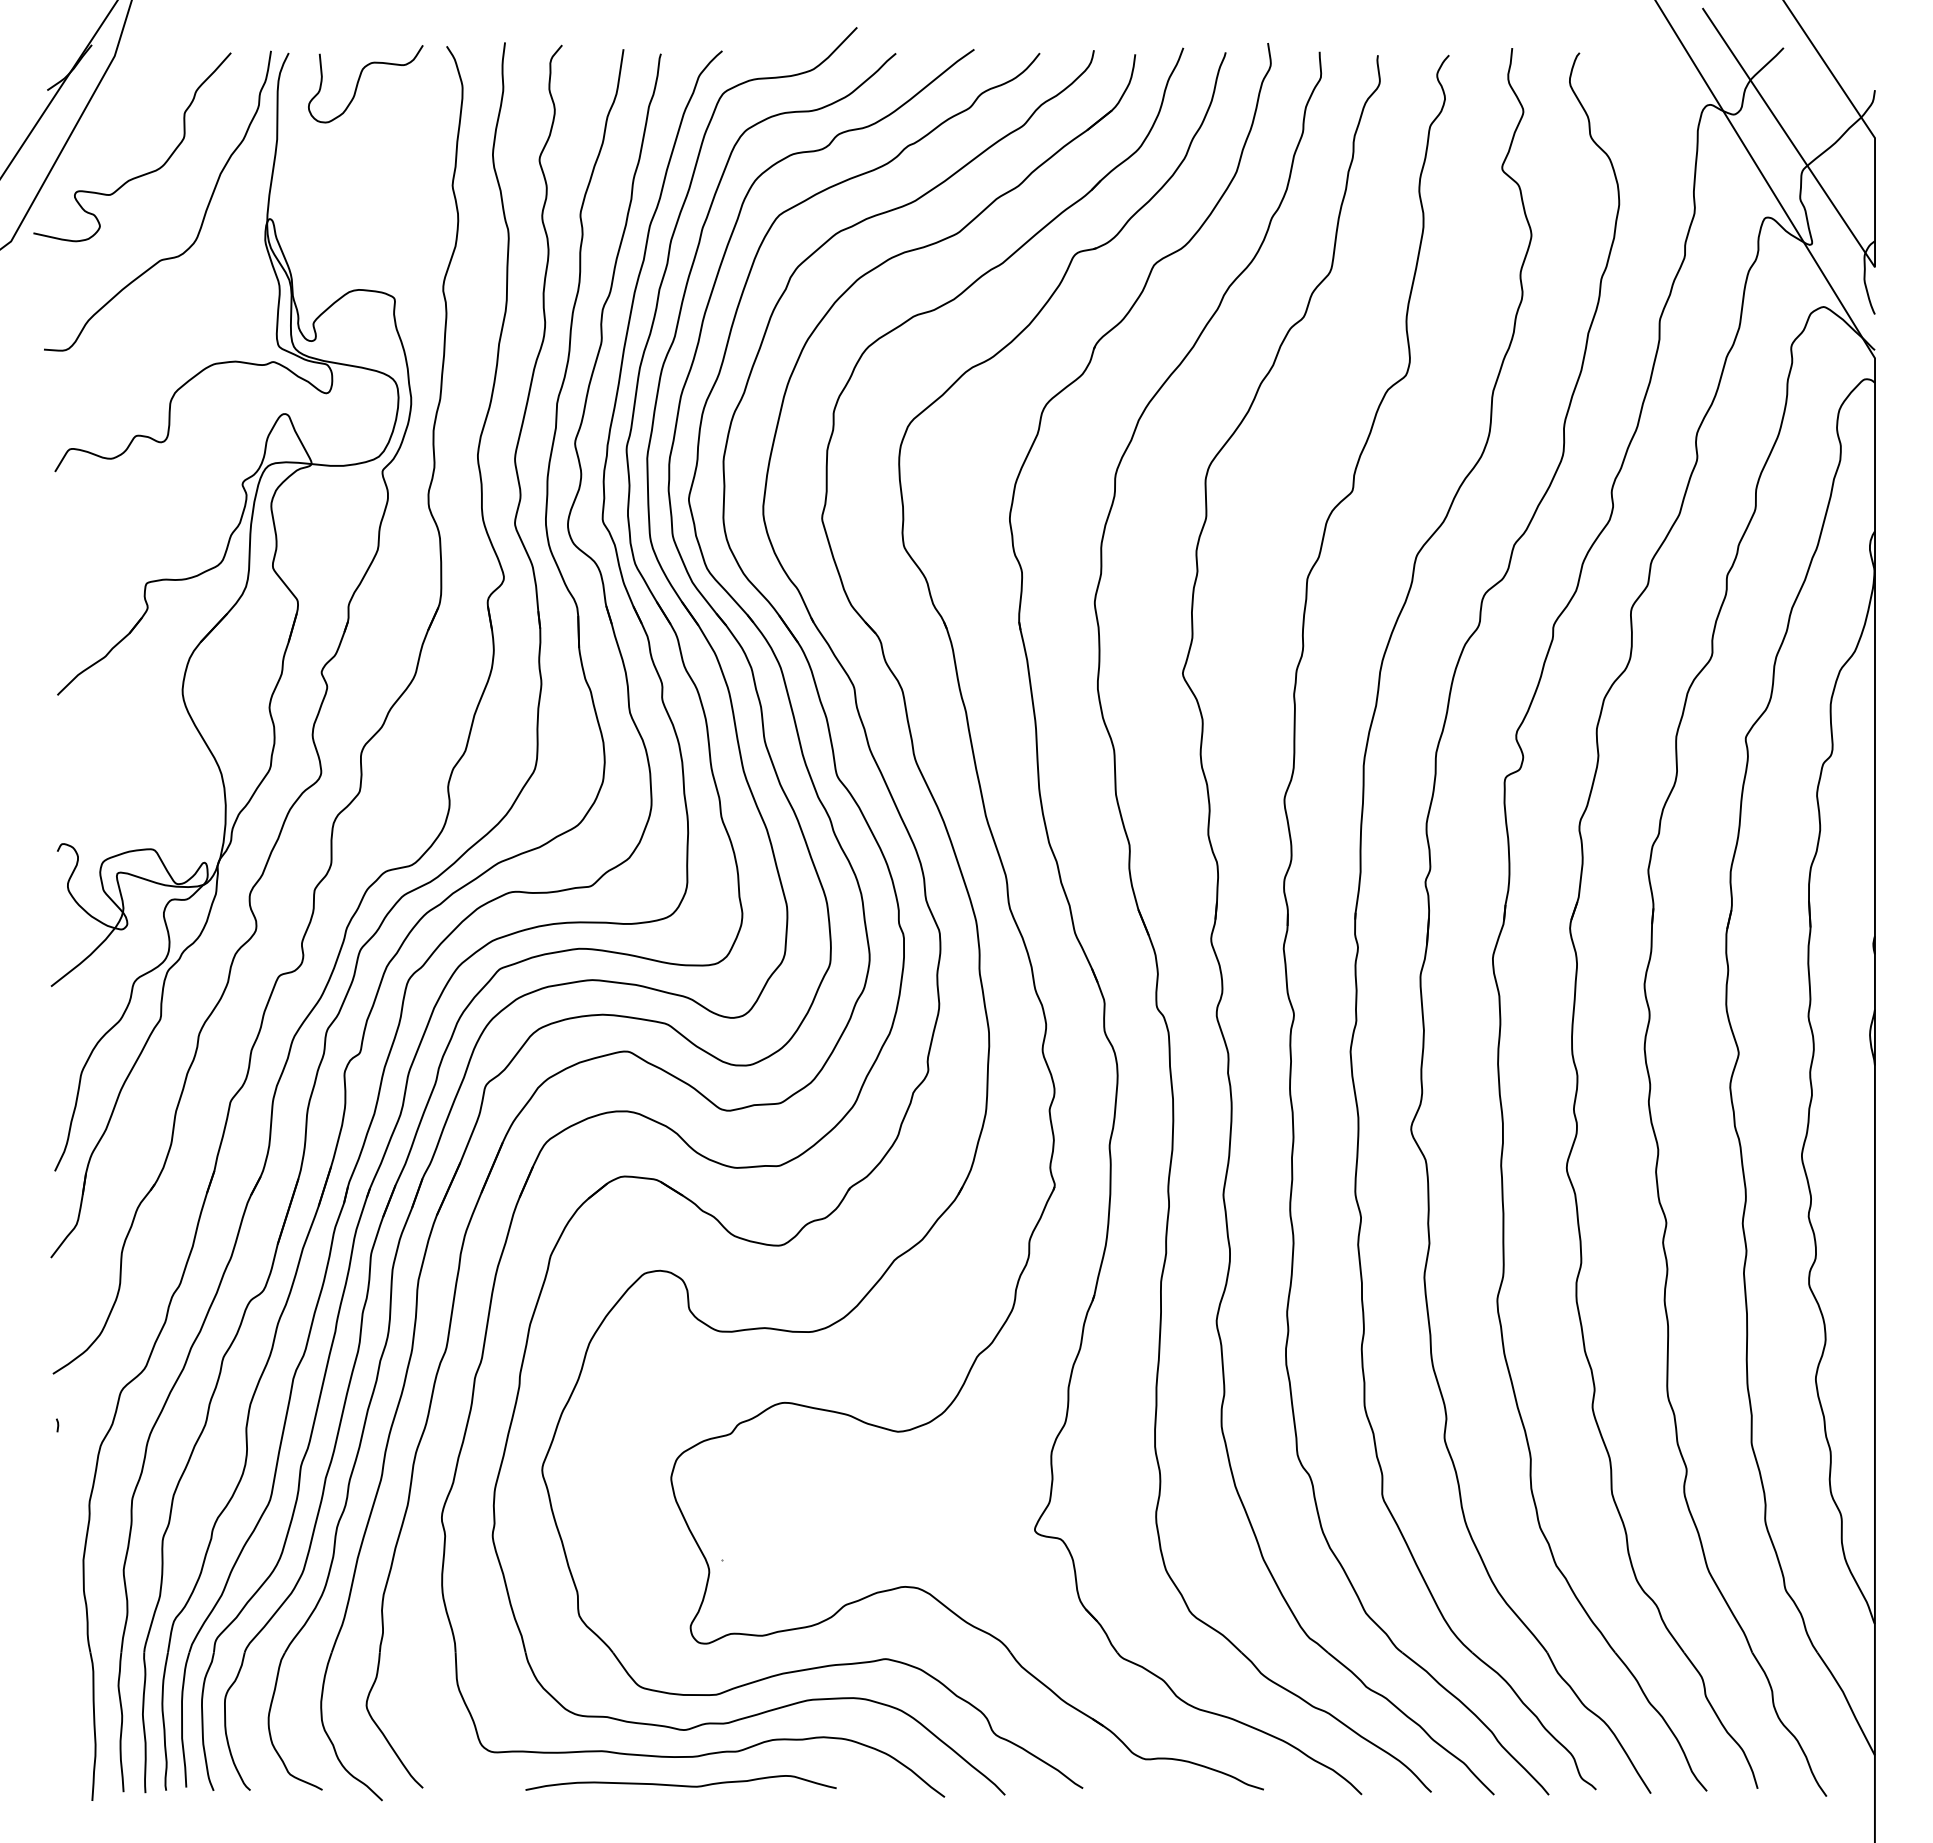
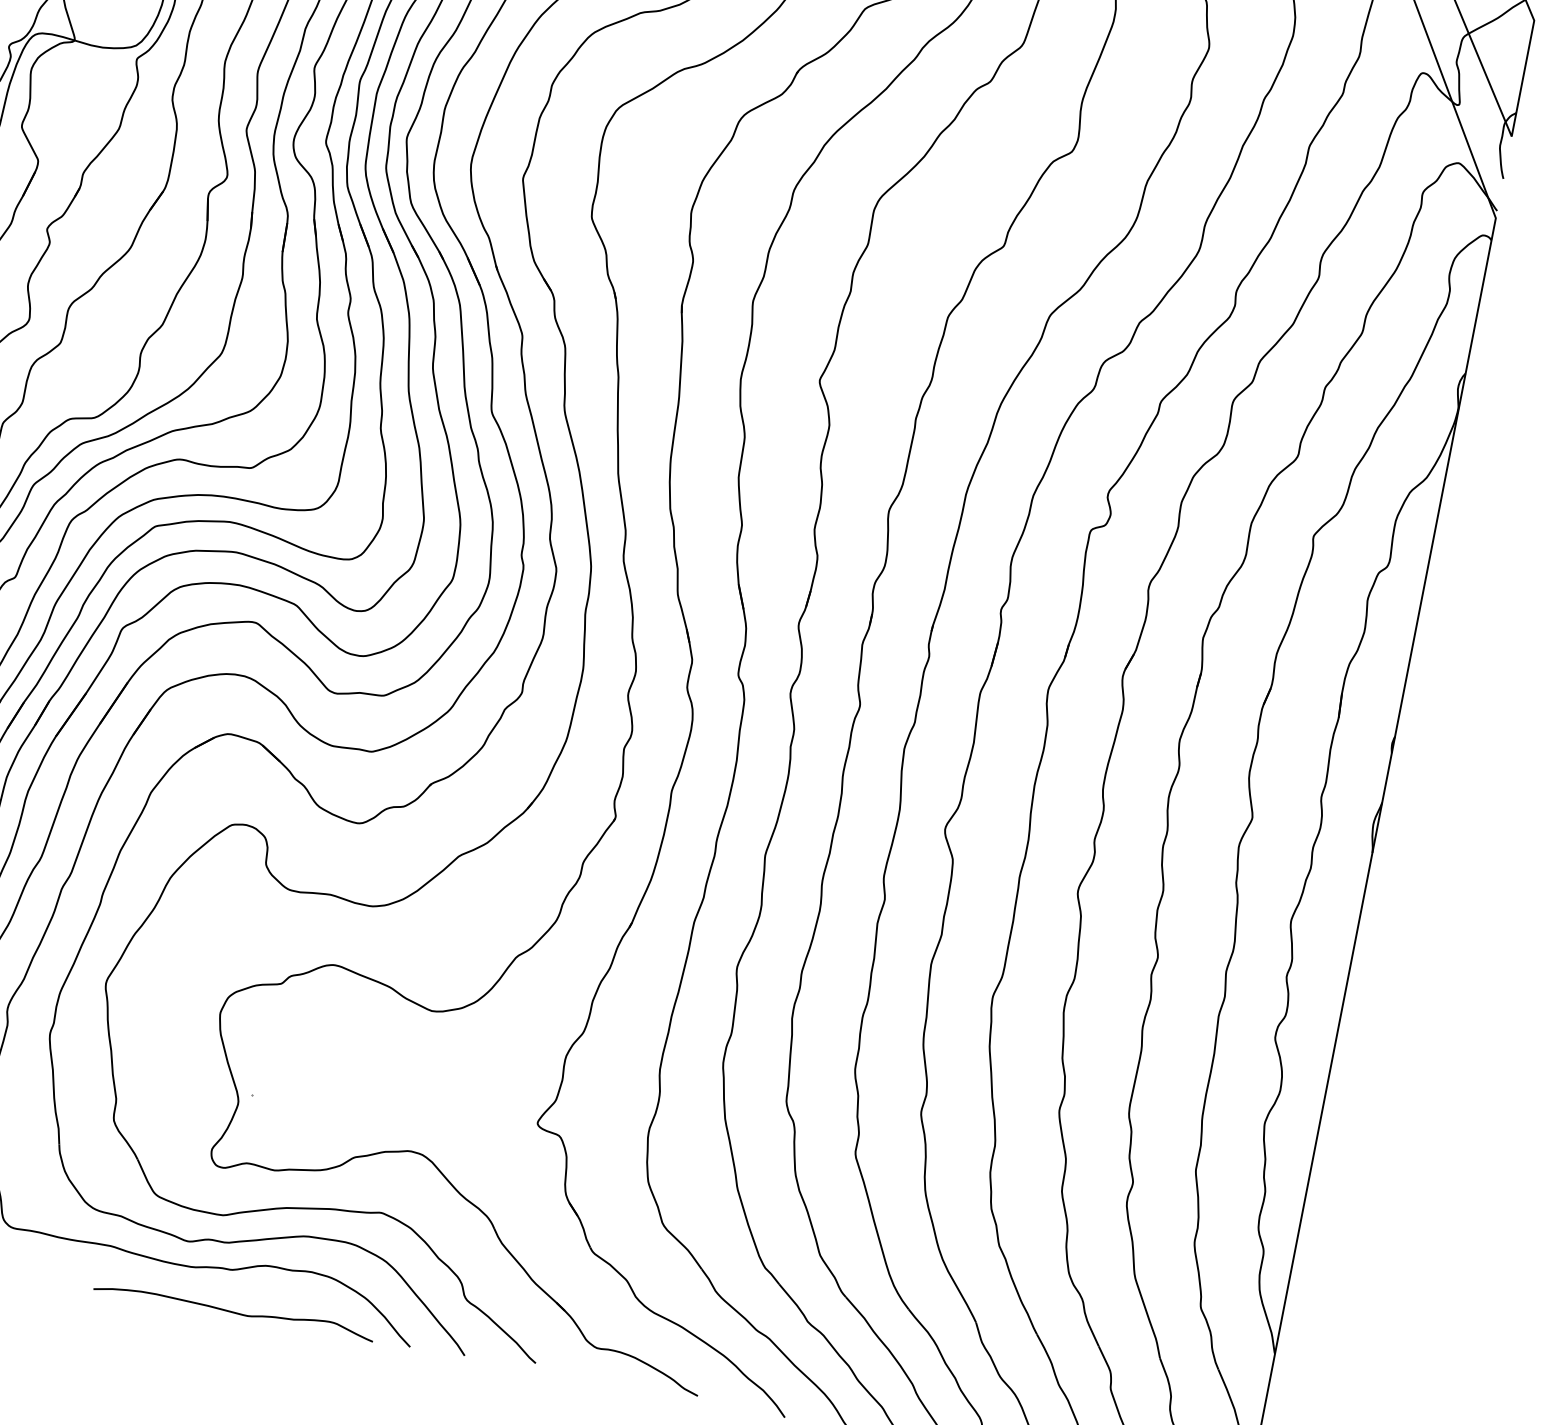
curve: (678, 1784) -> (231, 1310), moved

